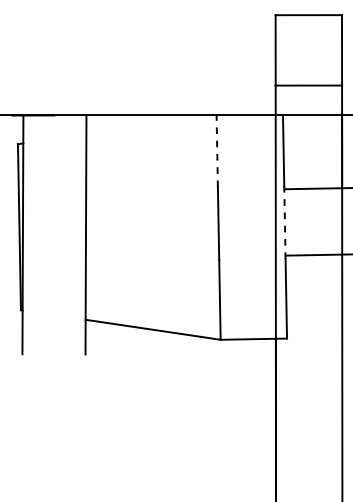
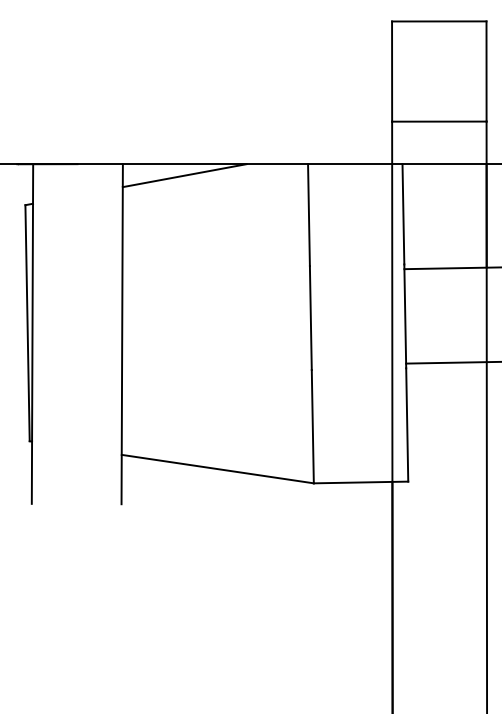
line: (129, 123) -> (184, 175), added
line: (216, 150) -> (308, 214), dashed -> solid
line: (285, 222) -> (405, 316), dashed -> solid

